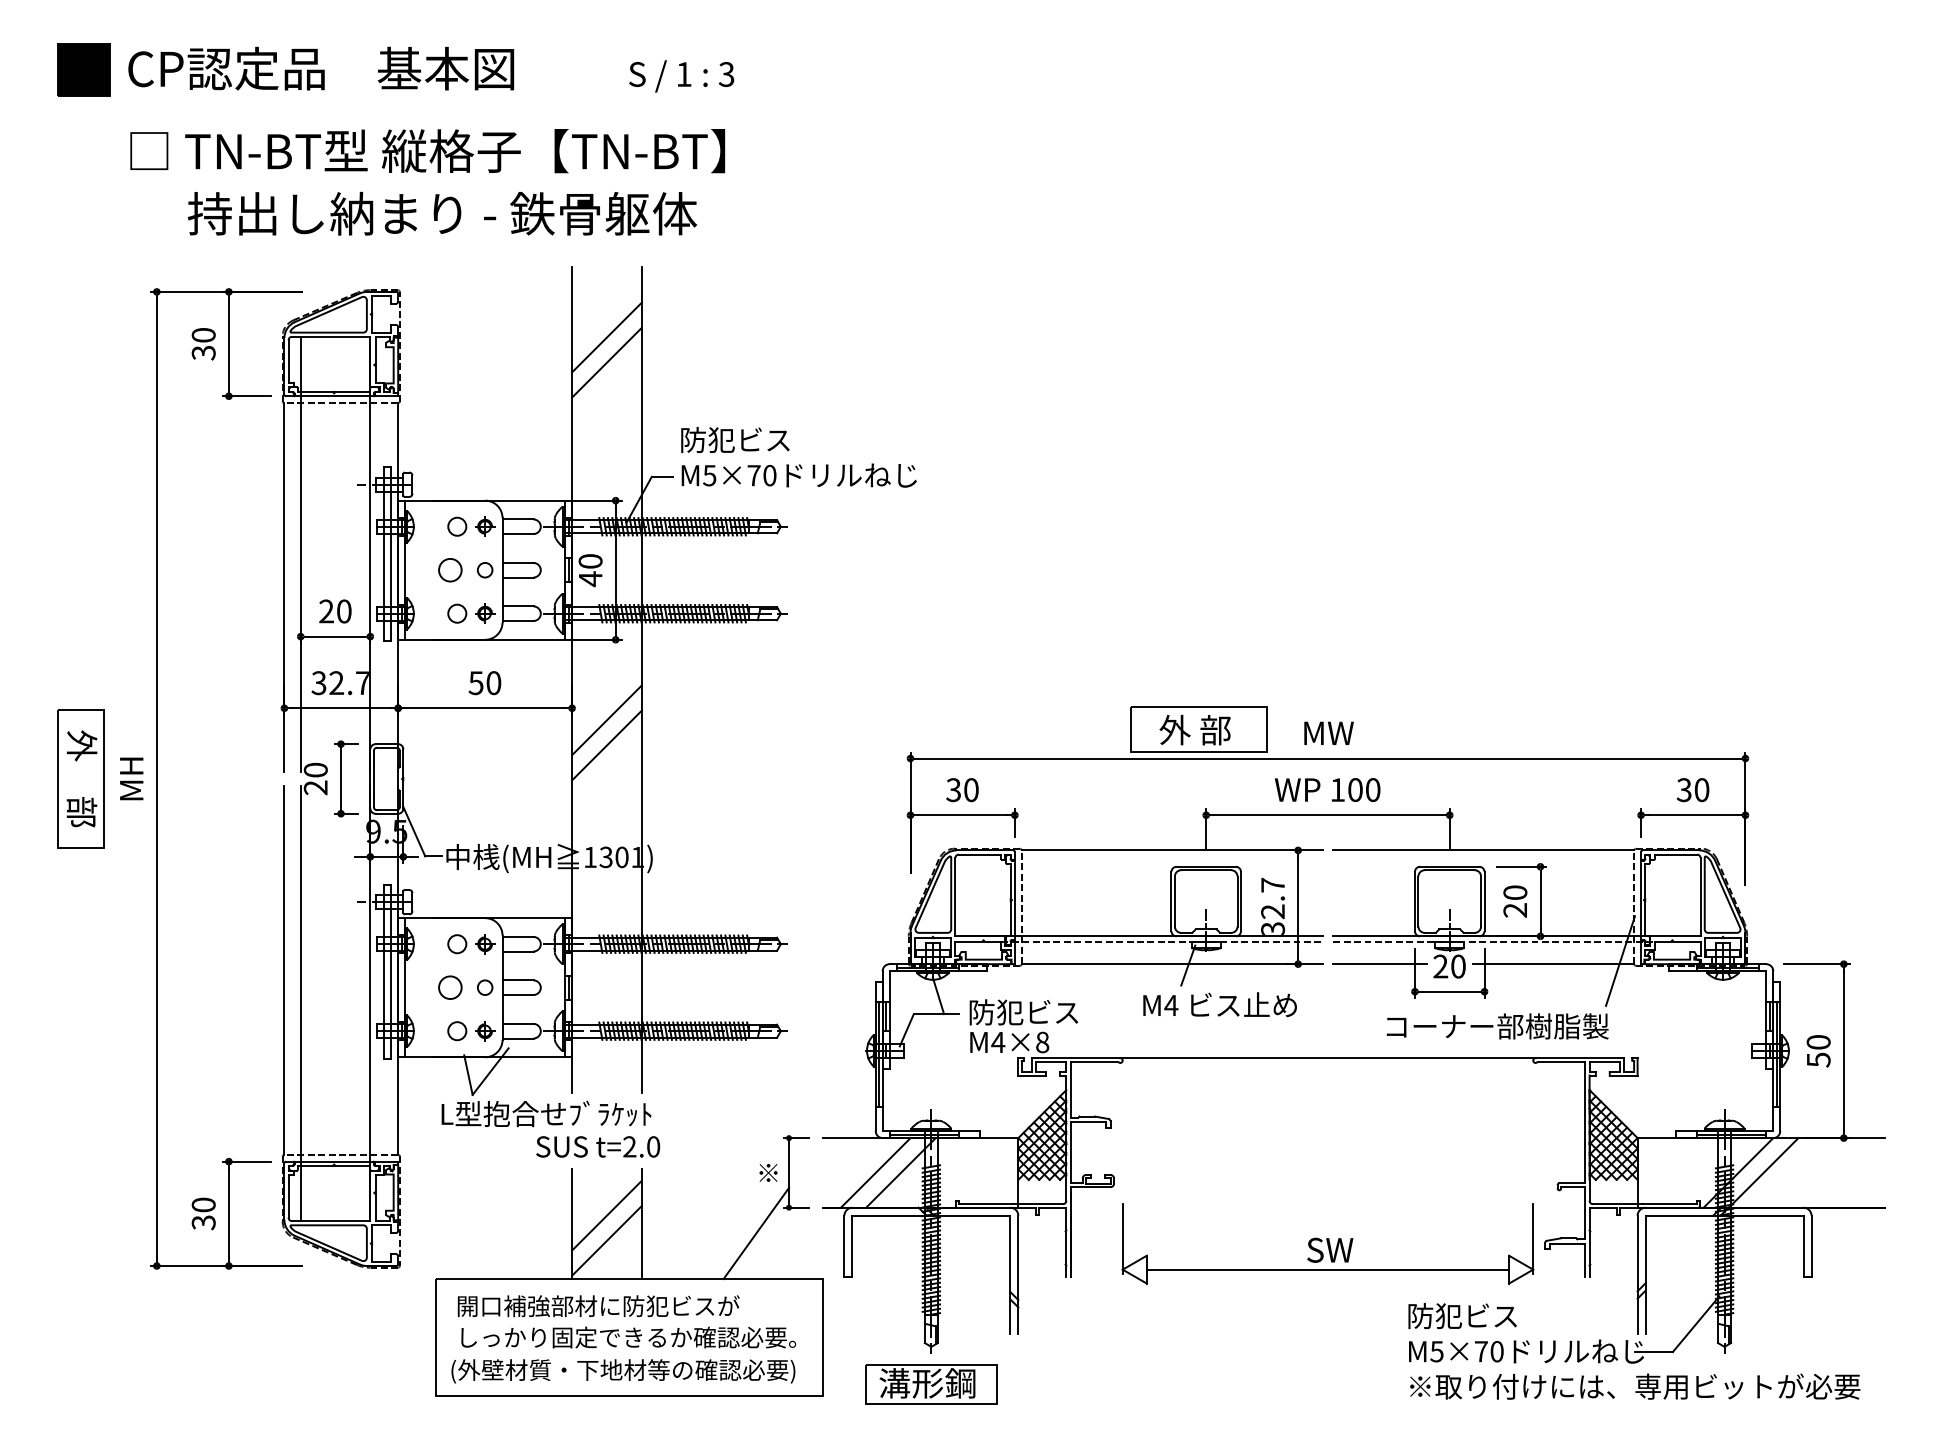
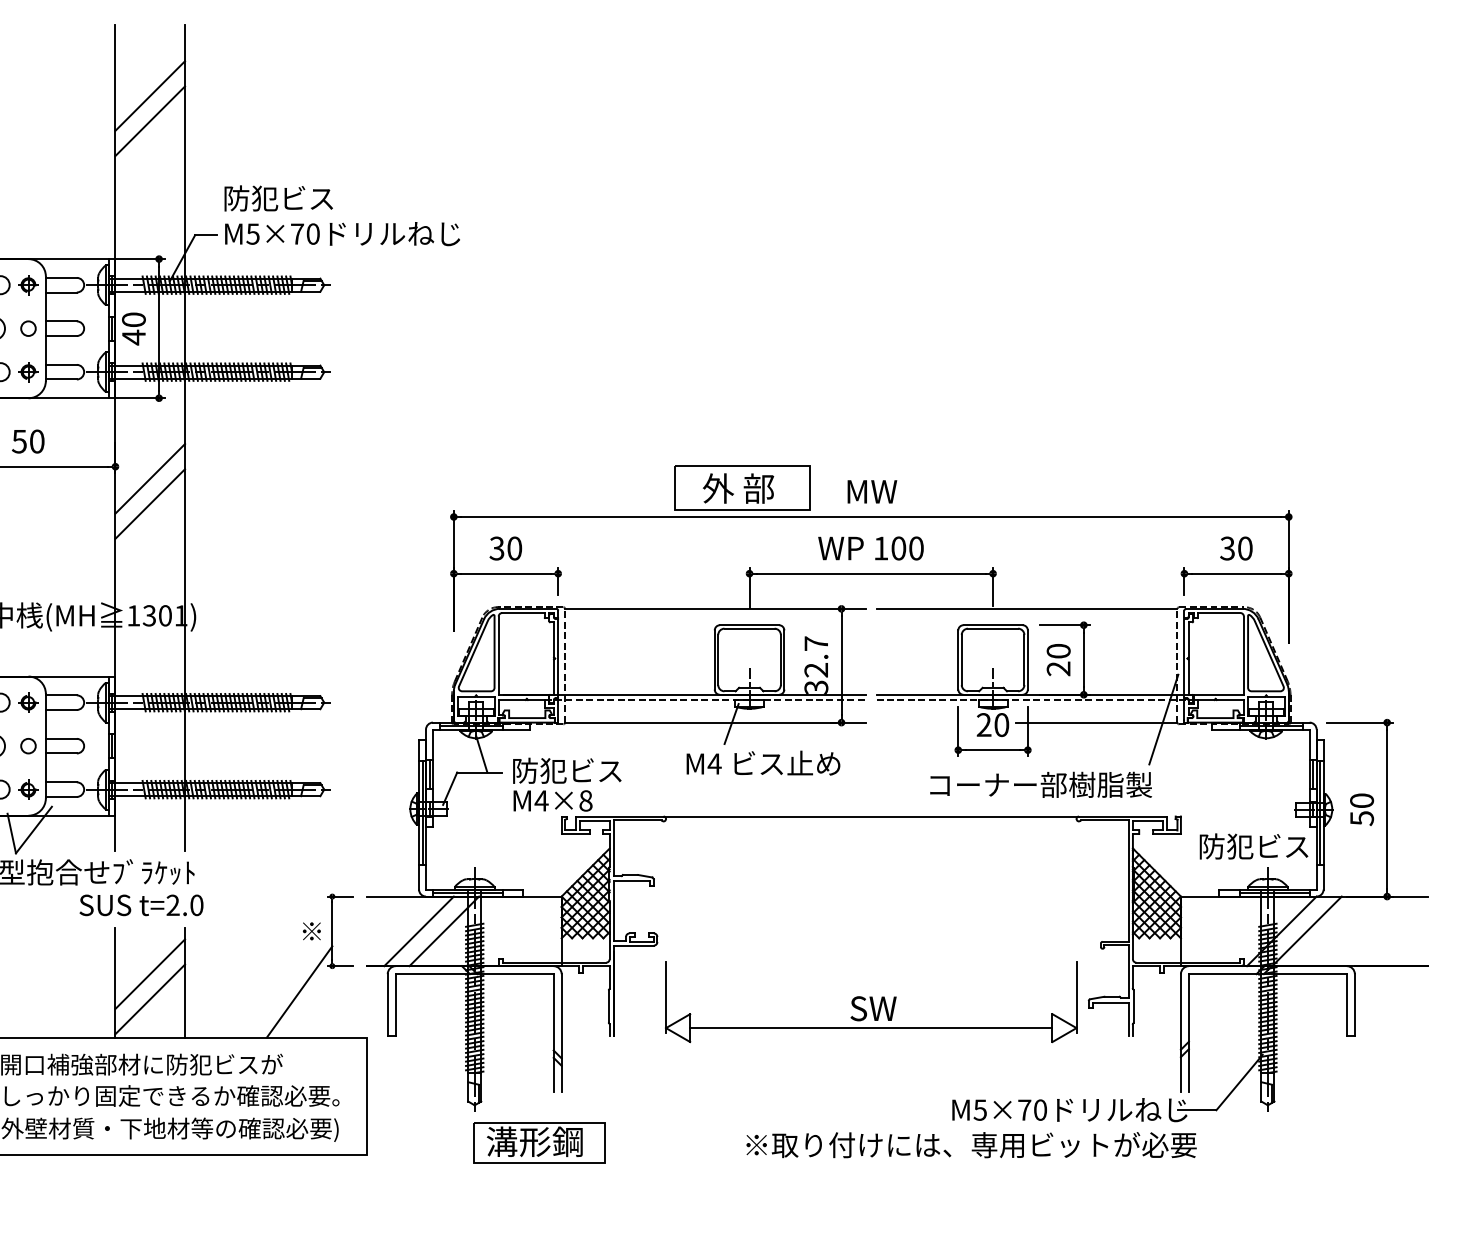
line: (1380, 964) -> (923, 722), removed
text: (1462, 1316) -> (1253, 846), moved
part: (931, 1384) -> (538, 1142), moved
text: (1635, 1386) -> (971, 1144), moved

